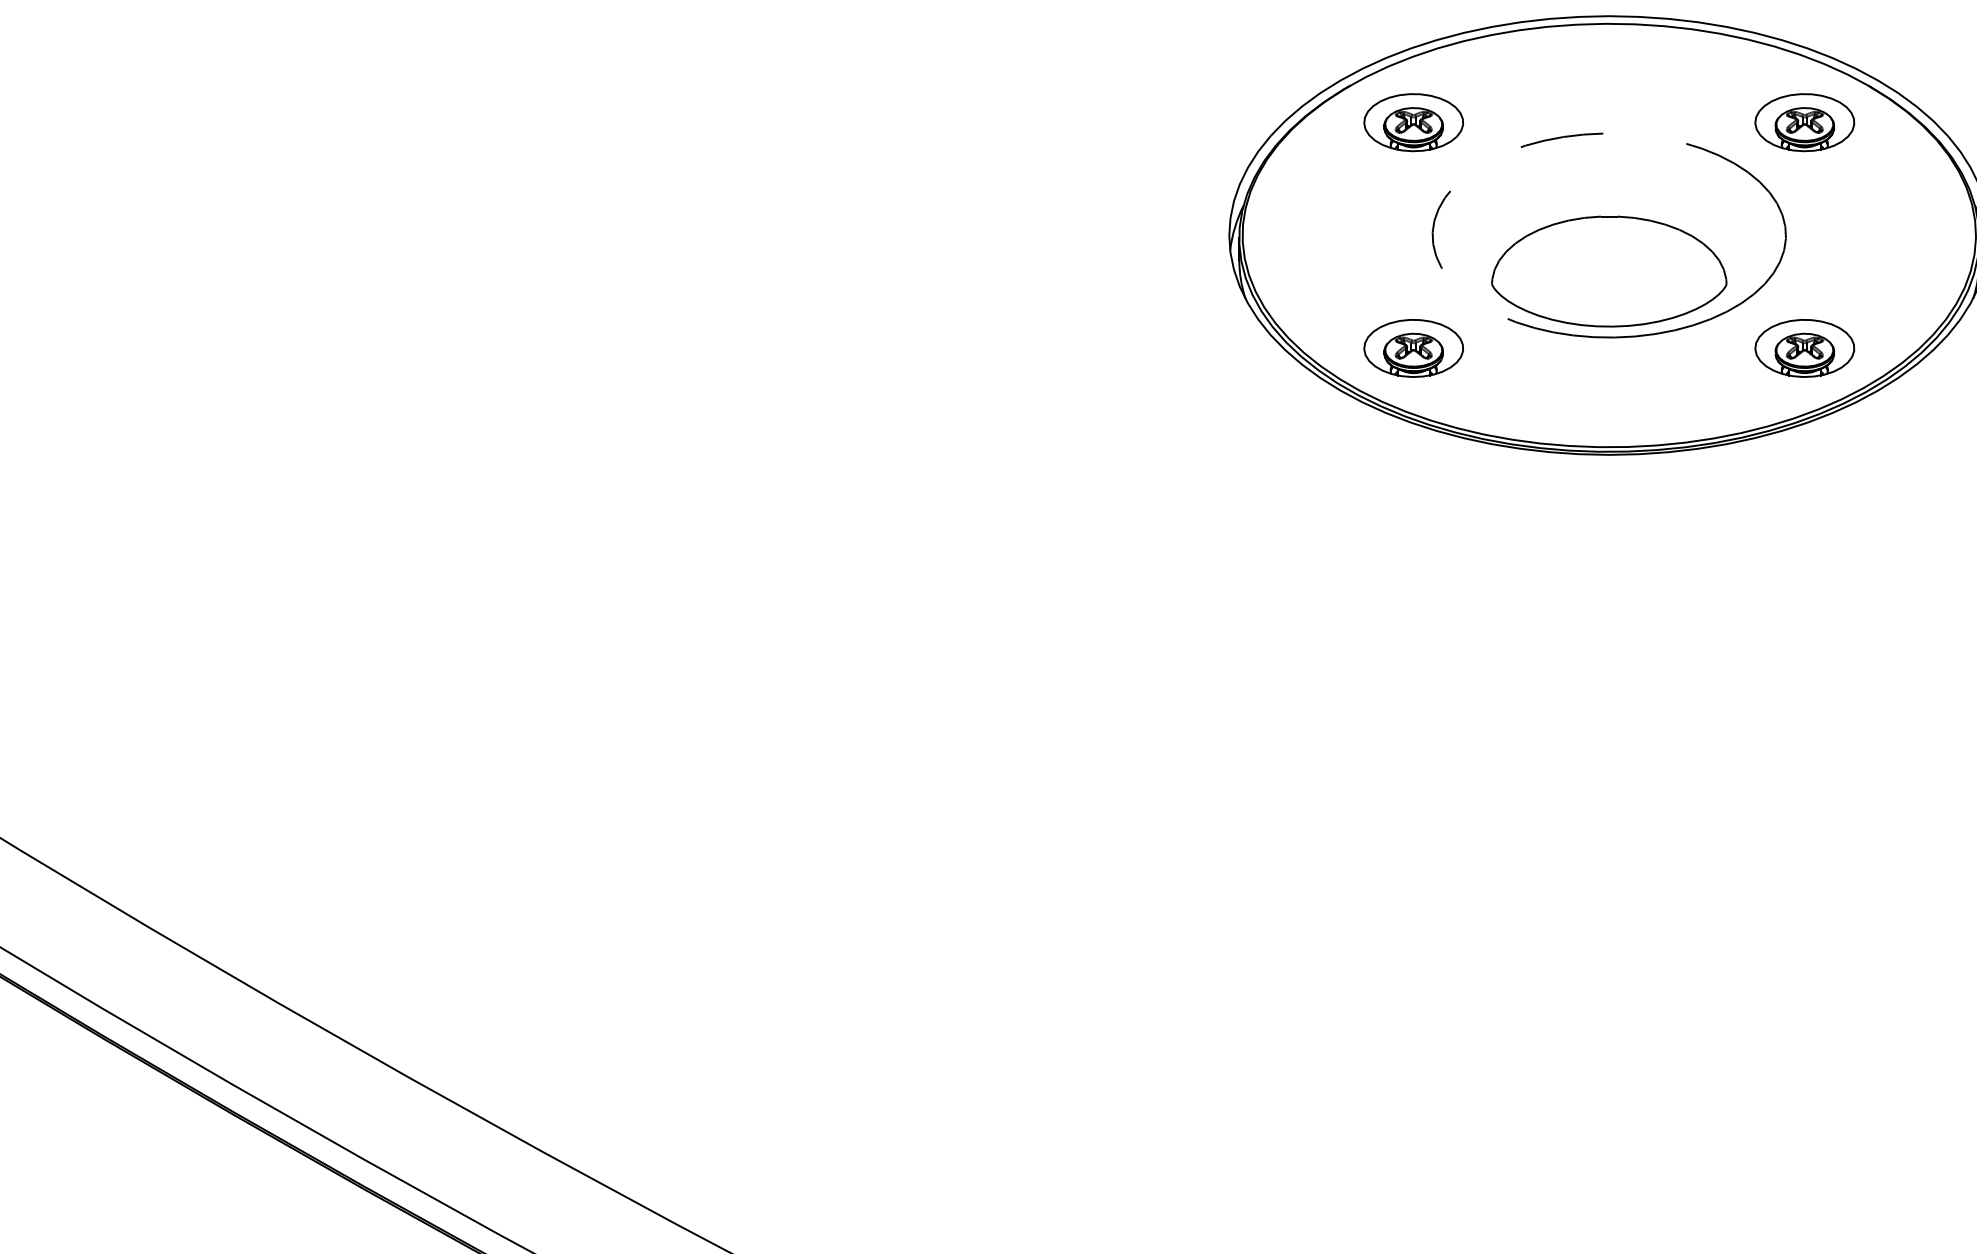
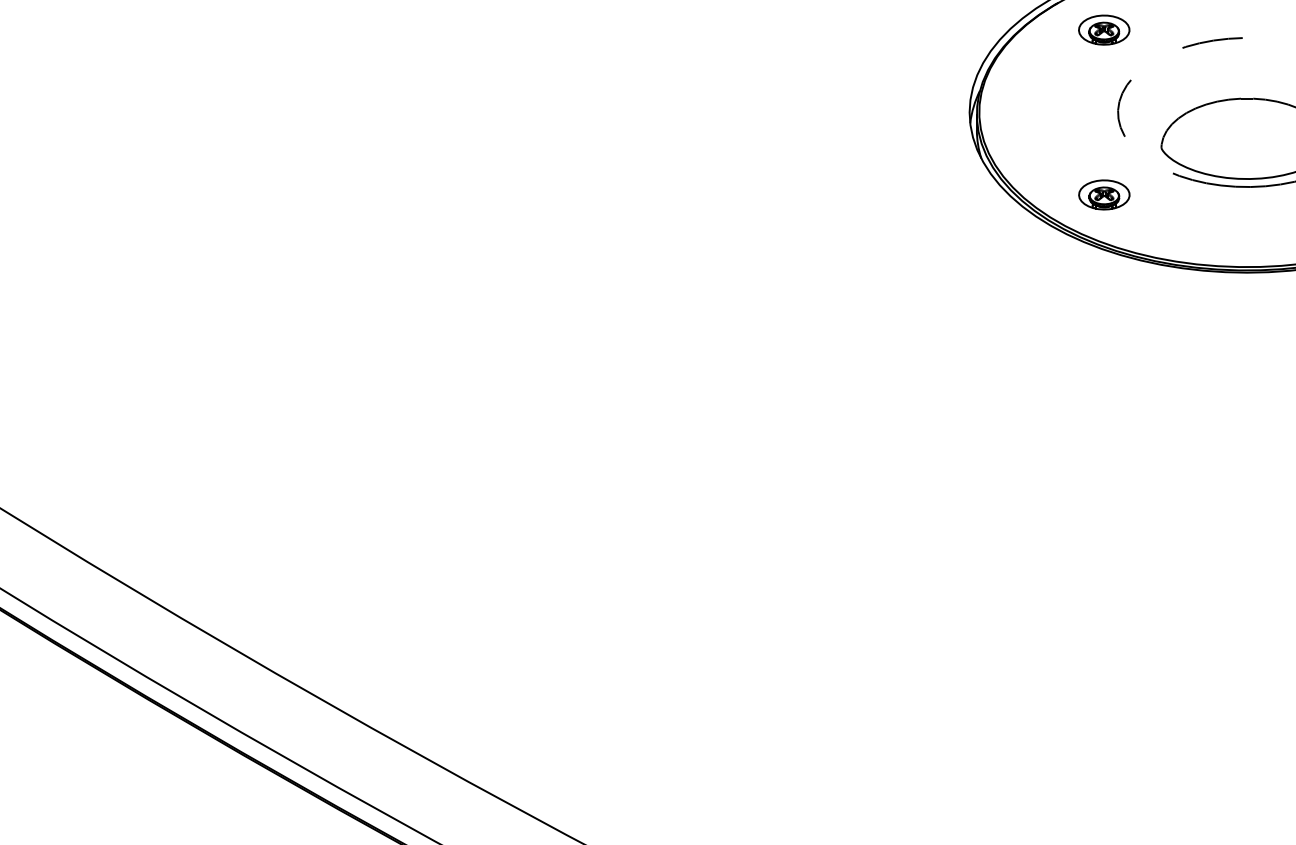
part: (1413, 122) -> (1104, 29), size x0.7
part: (1413, 348) -> (1104, 195), size x0.7

